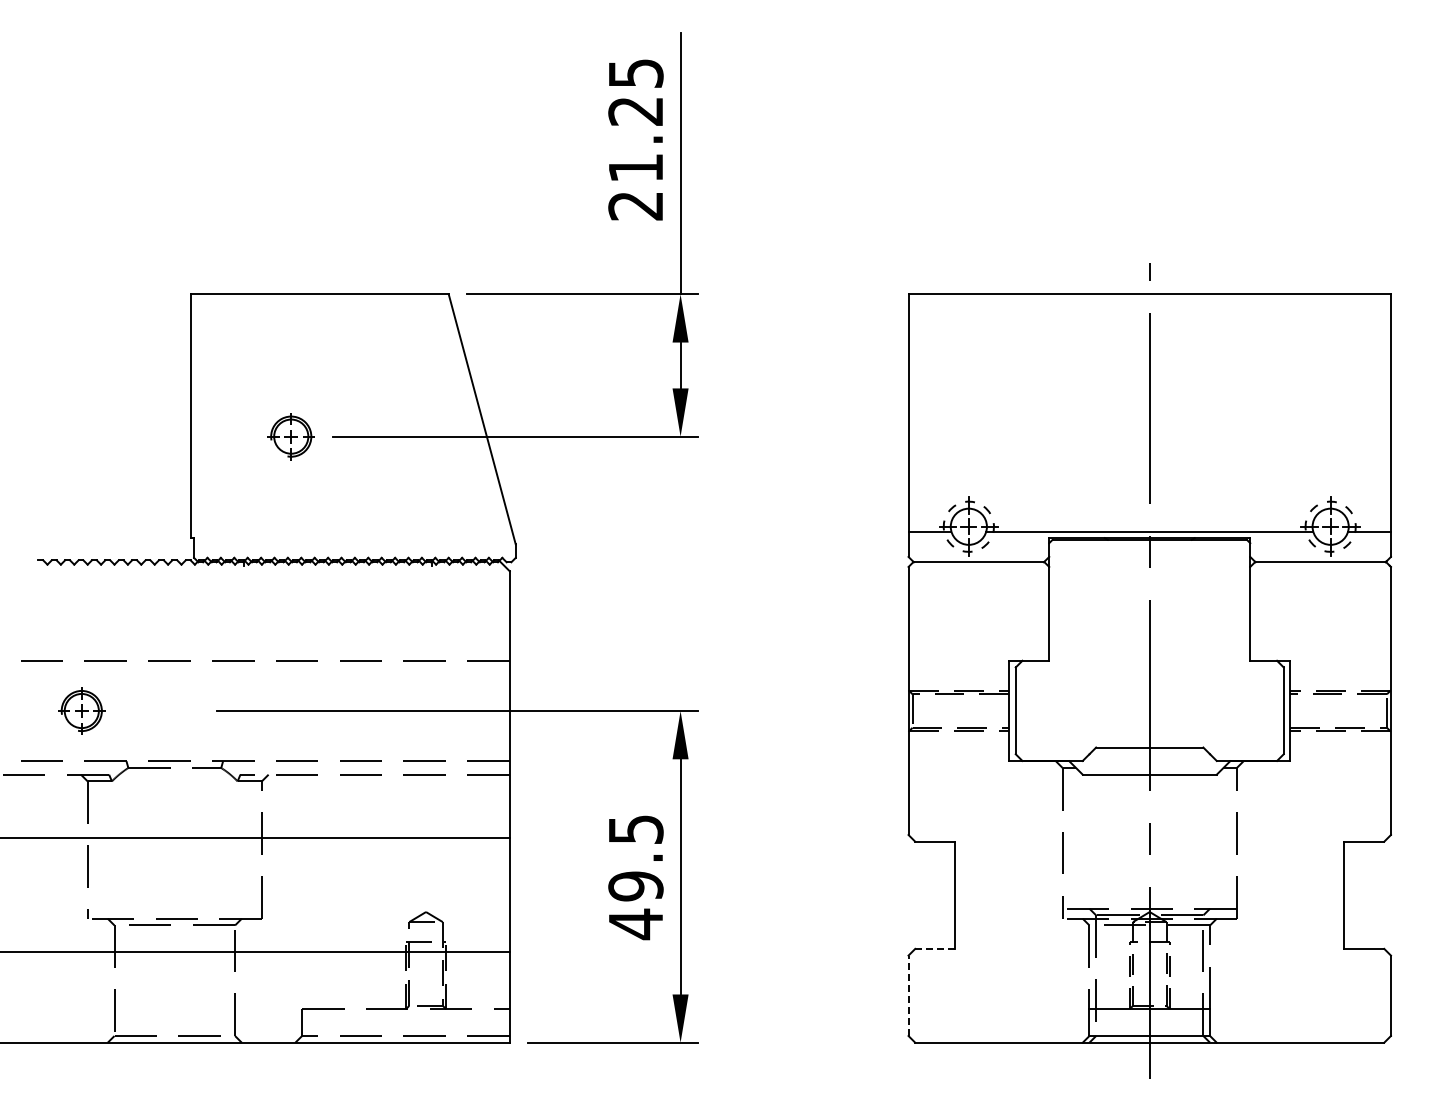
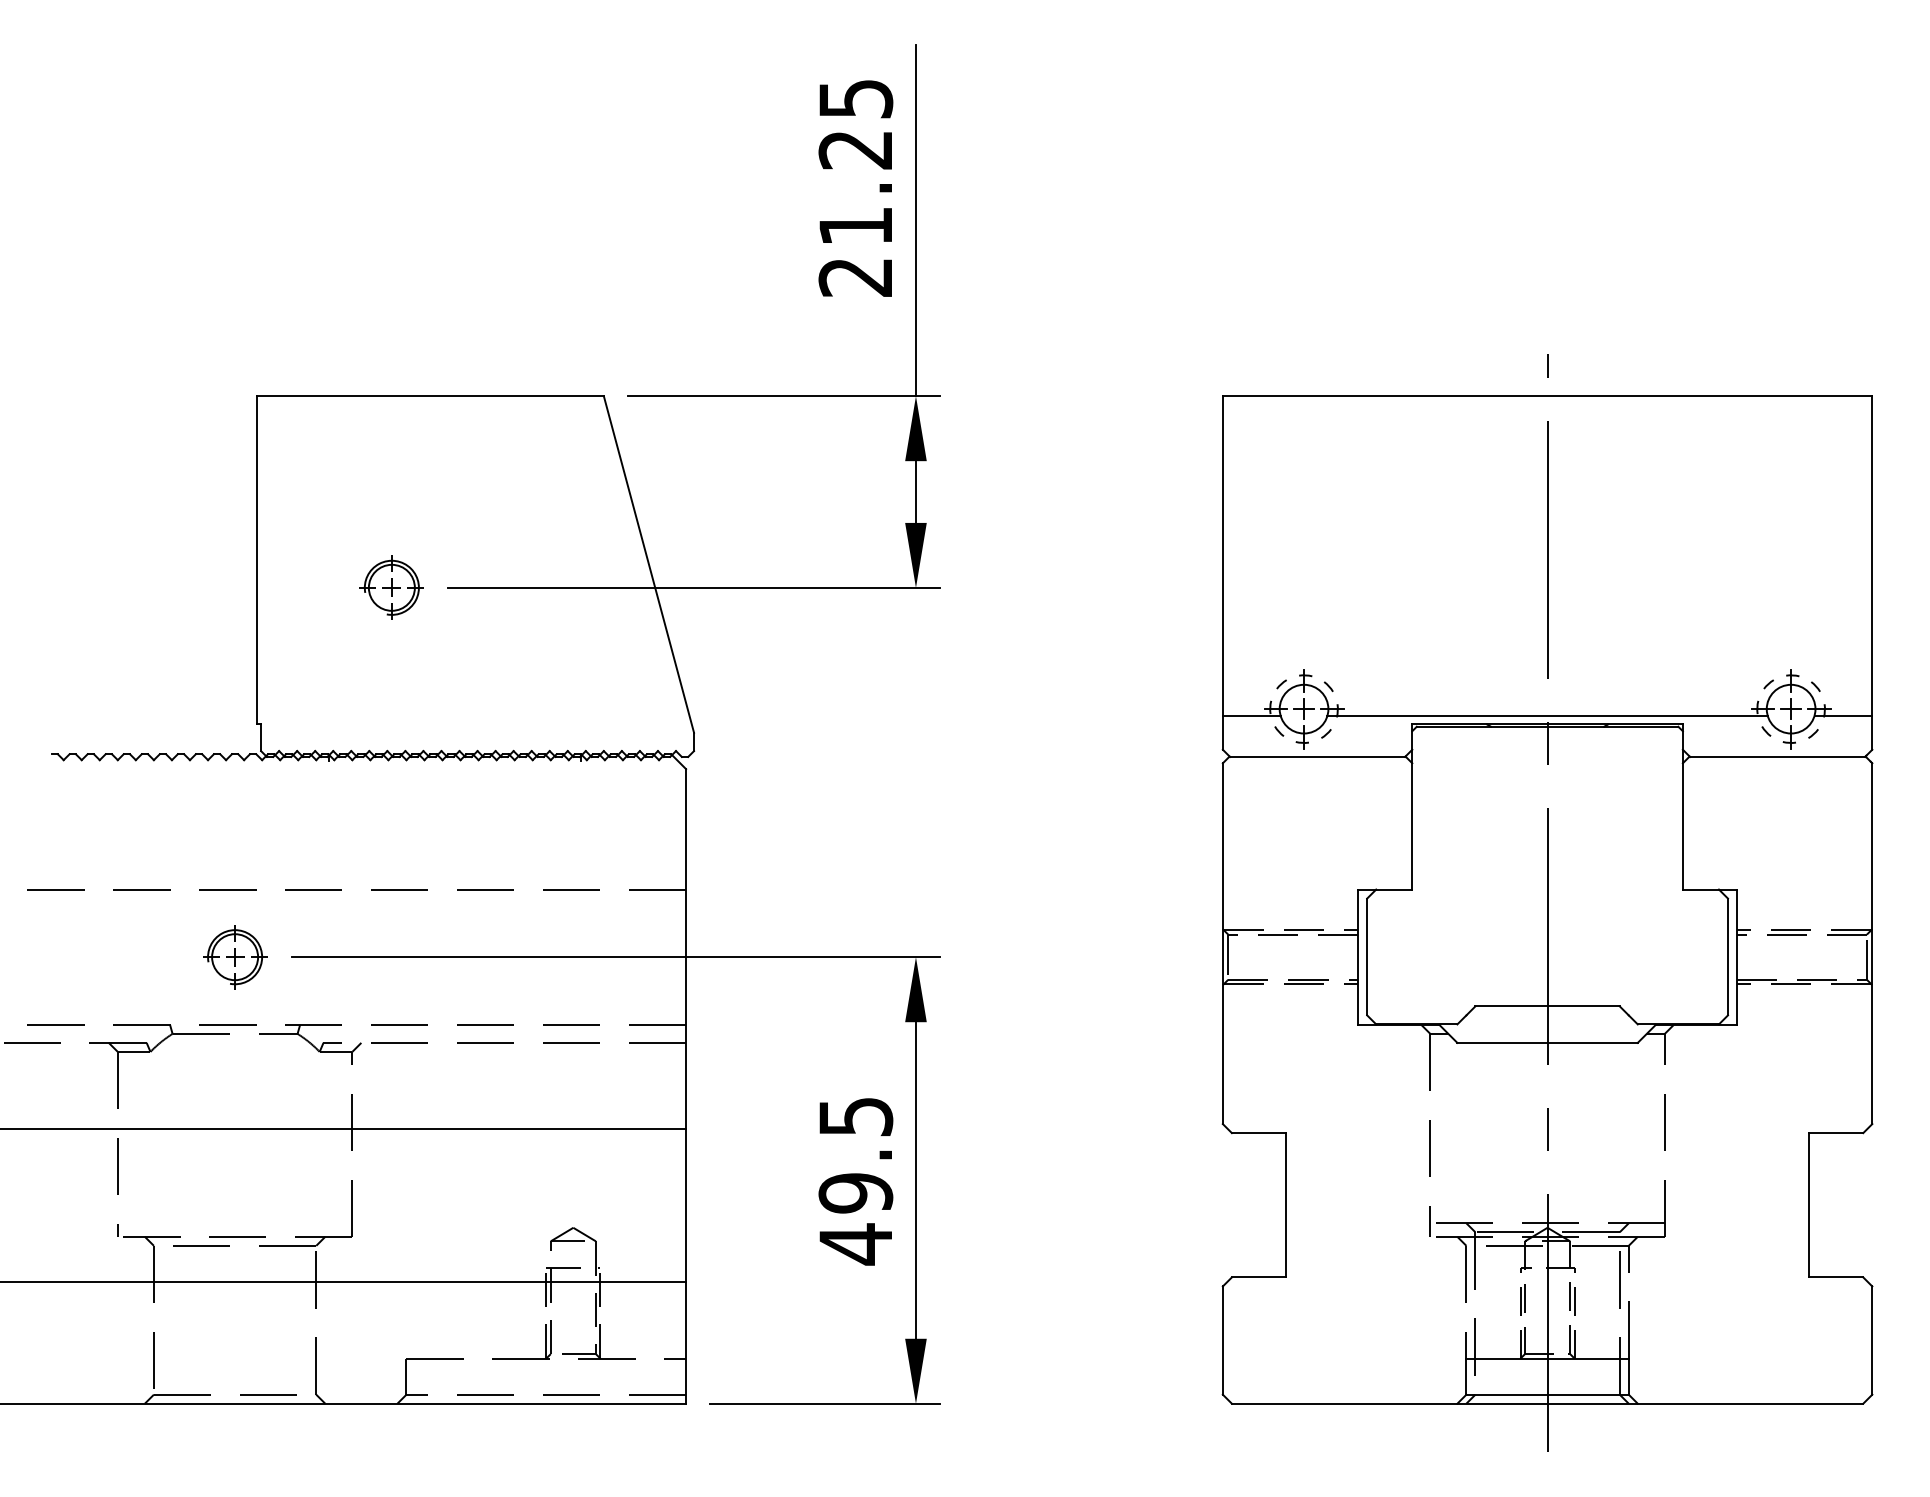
part: (81, 710) -> (234, 956), moved
line: (935, 948) -> (1259, 1276), dashed -> solid
line: (908, 995) -> (1222, 1340), dashed -> solid

